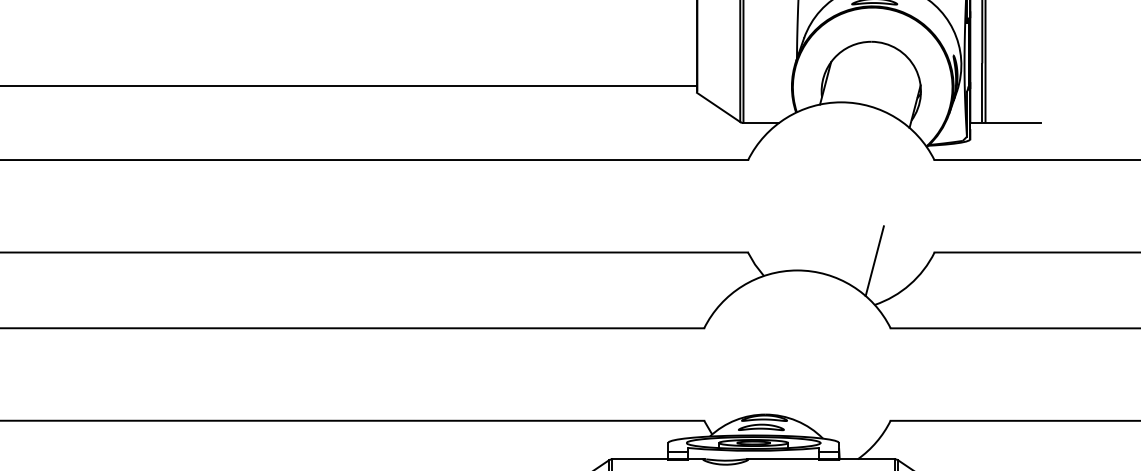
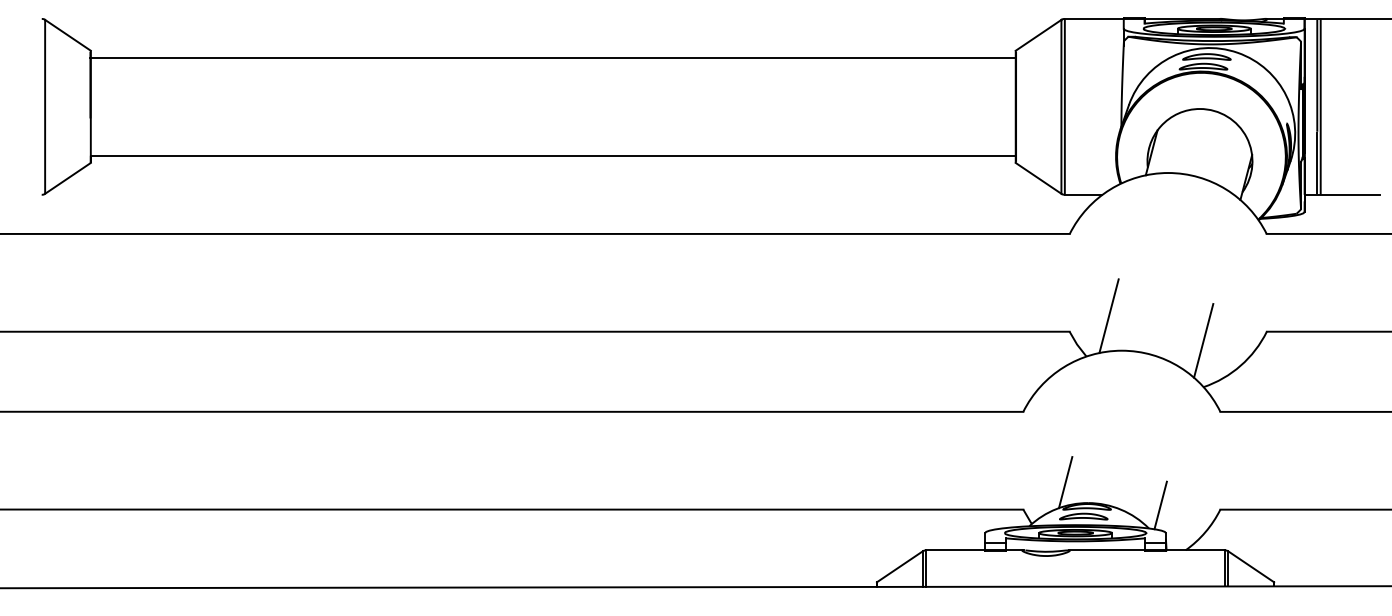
line: (784, 238) -> (1108, 316), added
line: (744, 395) -> (1065, 482), added
line: (833, 416) -> (1160, 505), added

